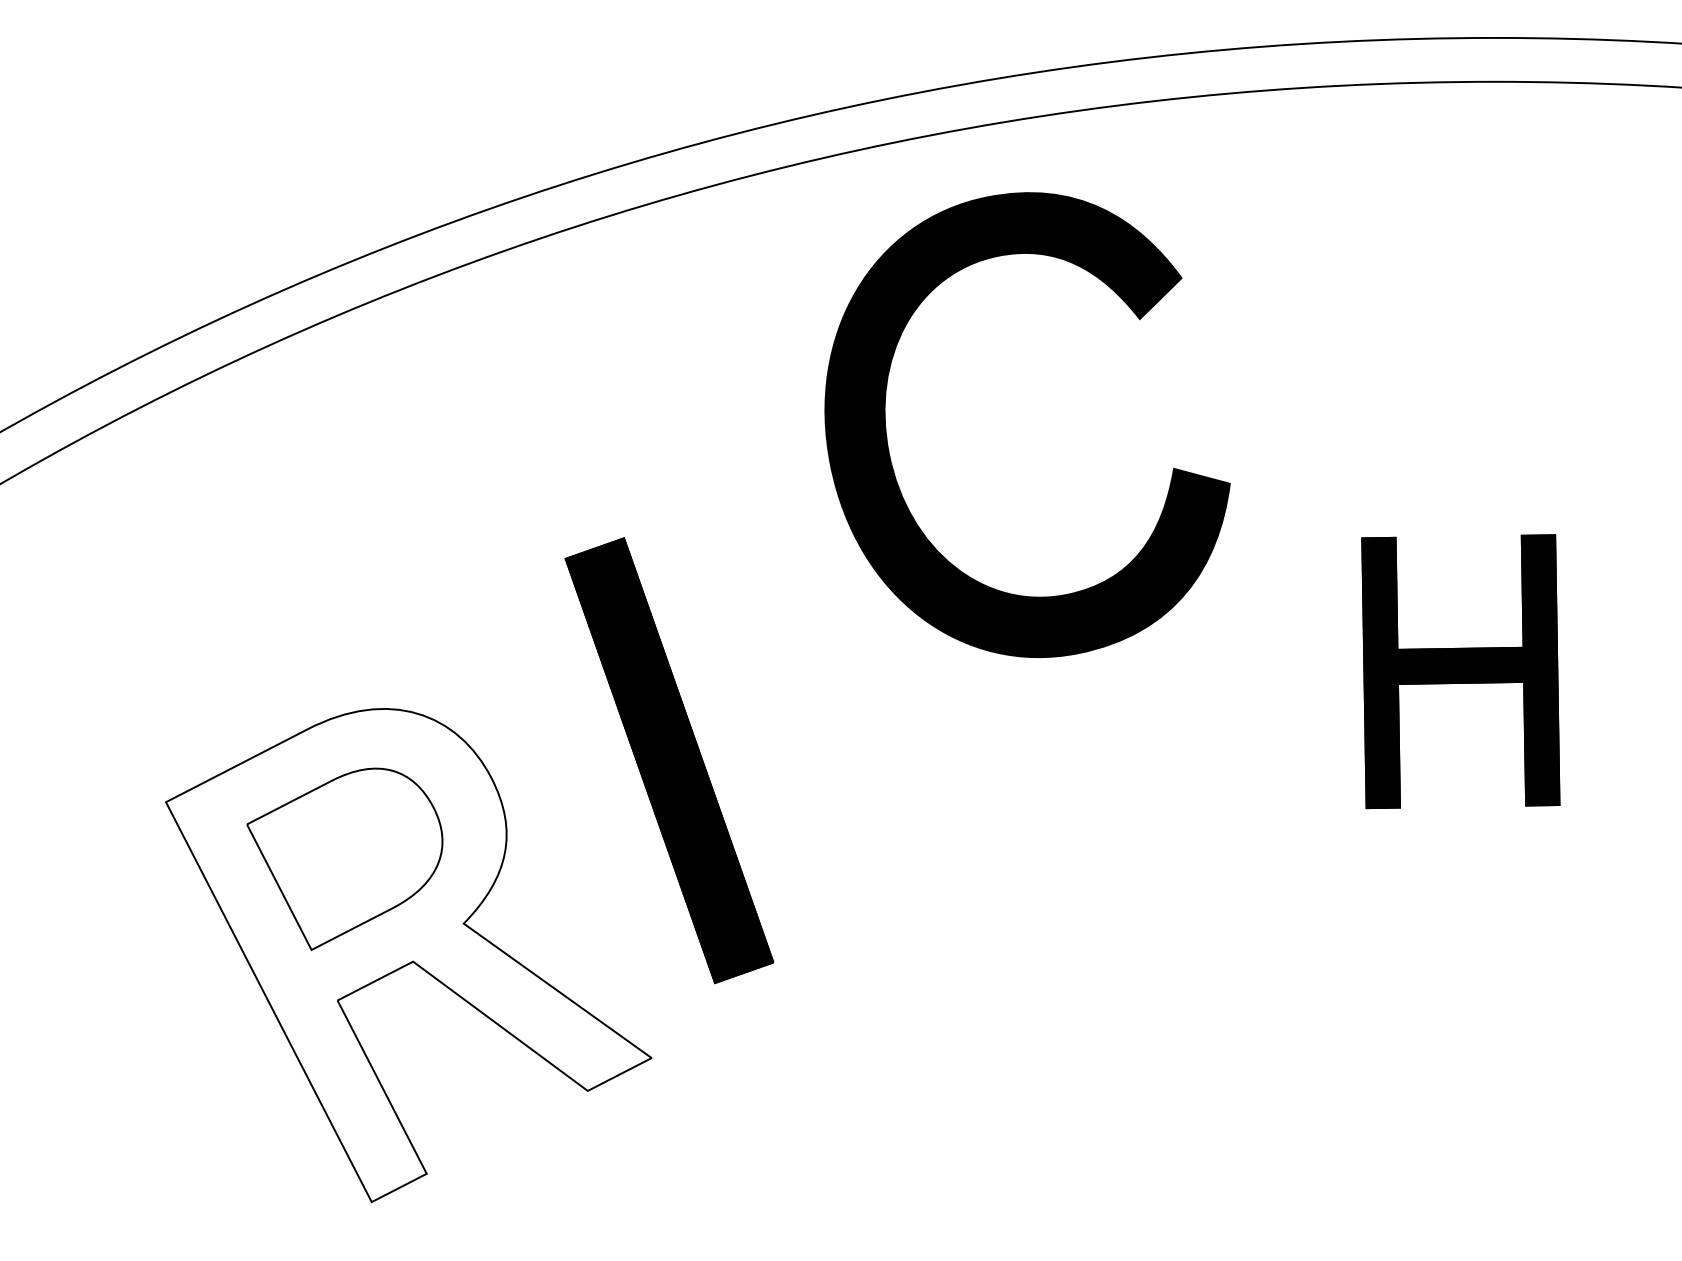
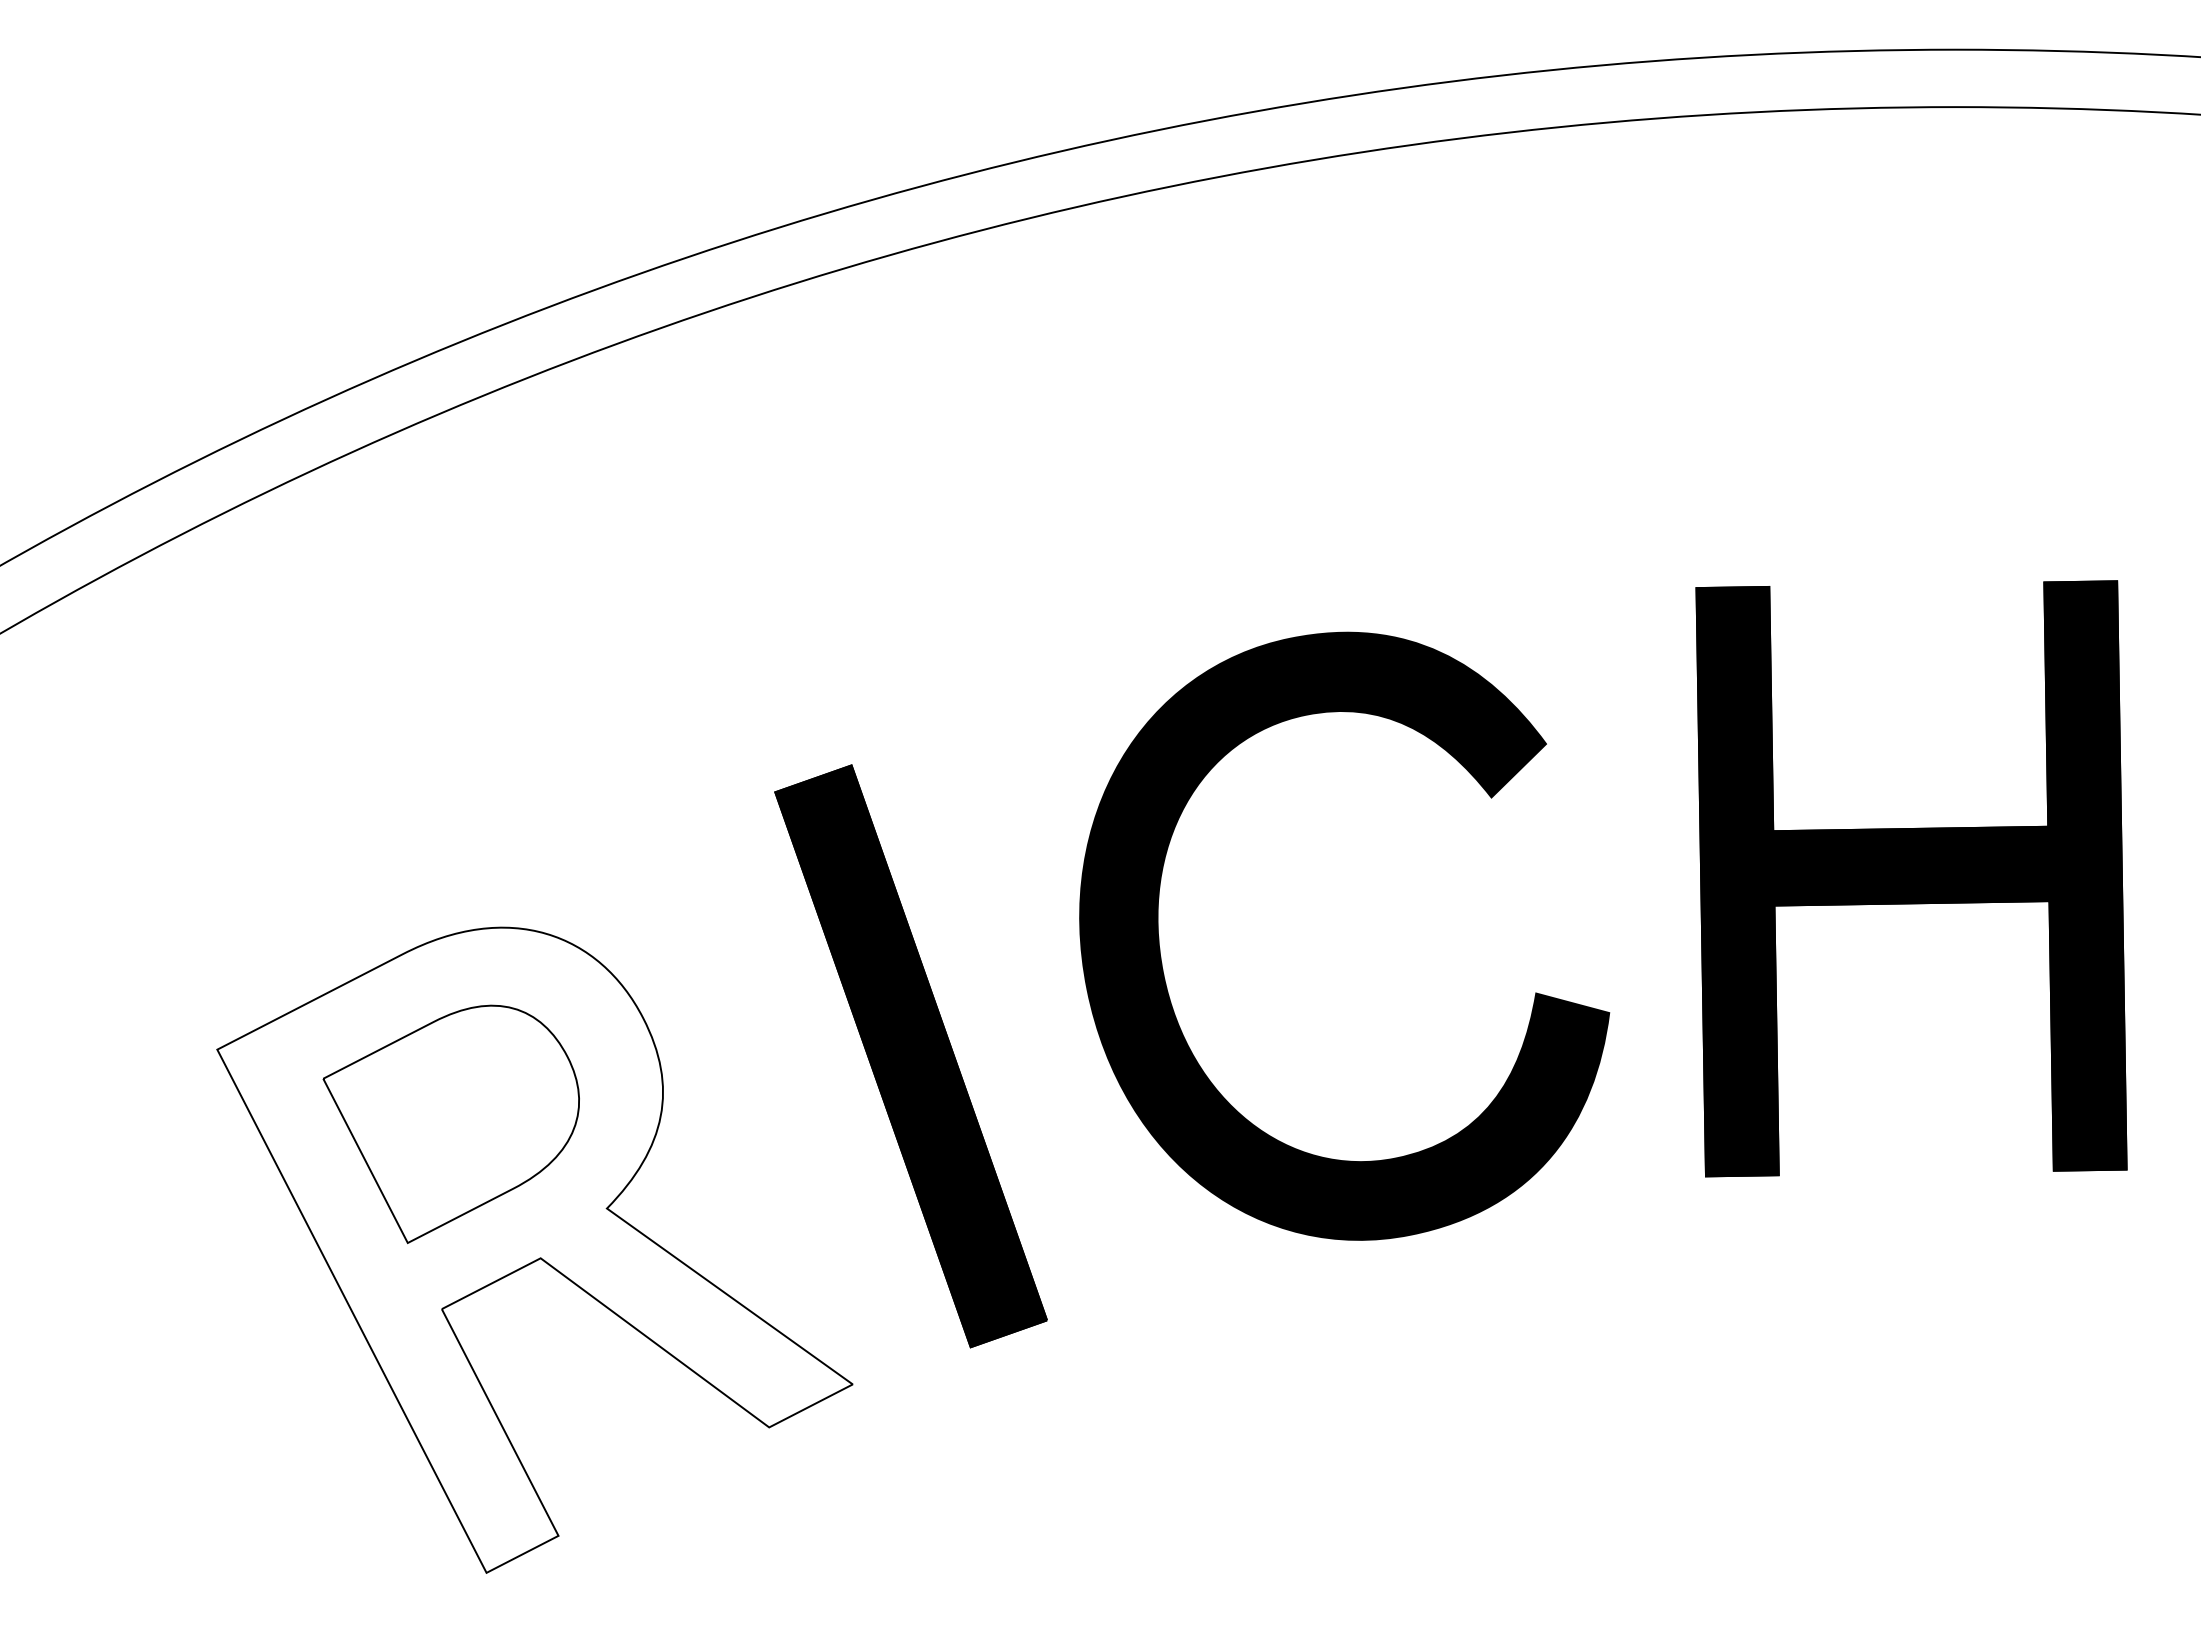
part: (888, 445) -> (1162, 963), moved
part: (1460, 671) -> (1911, 878), size x1.67
part: (669, 760) -> (910, 1056), moved

